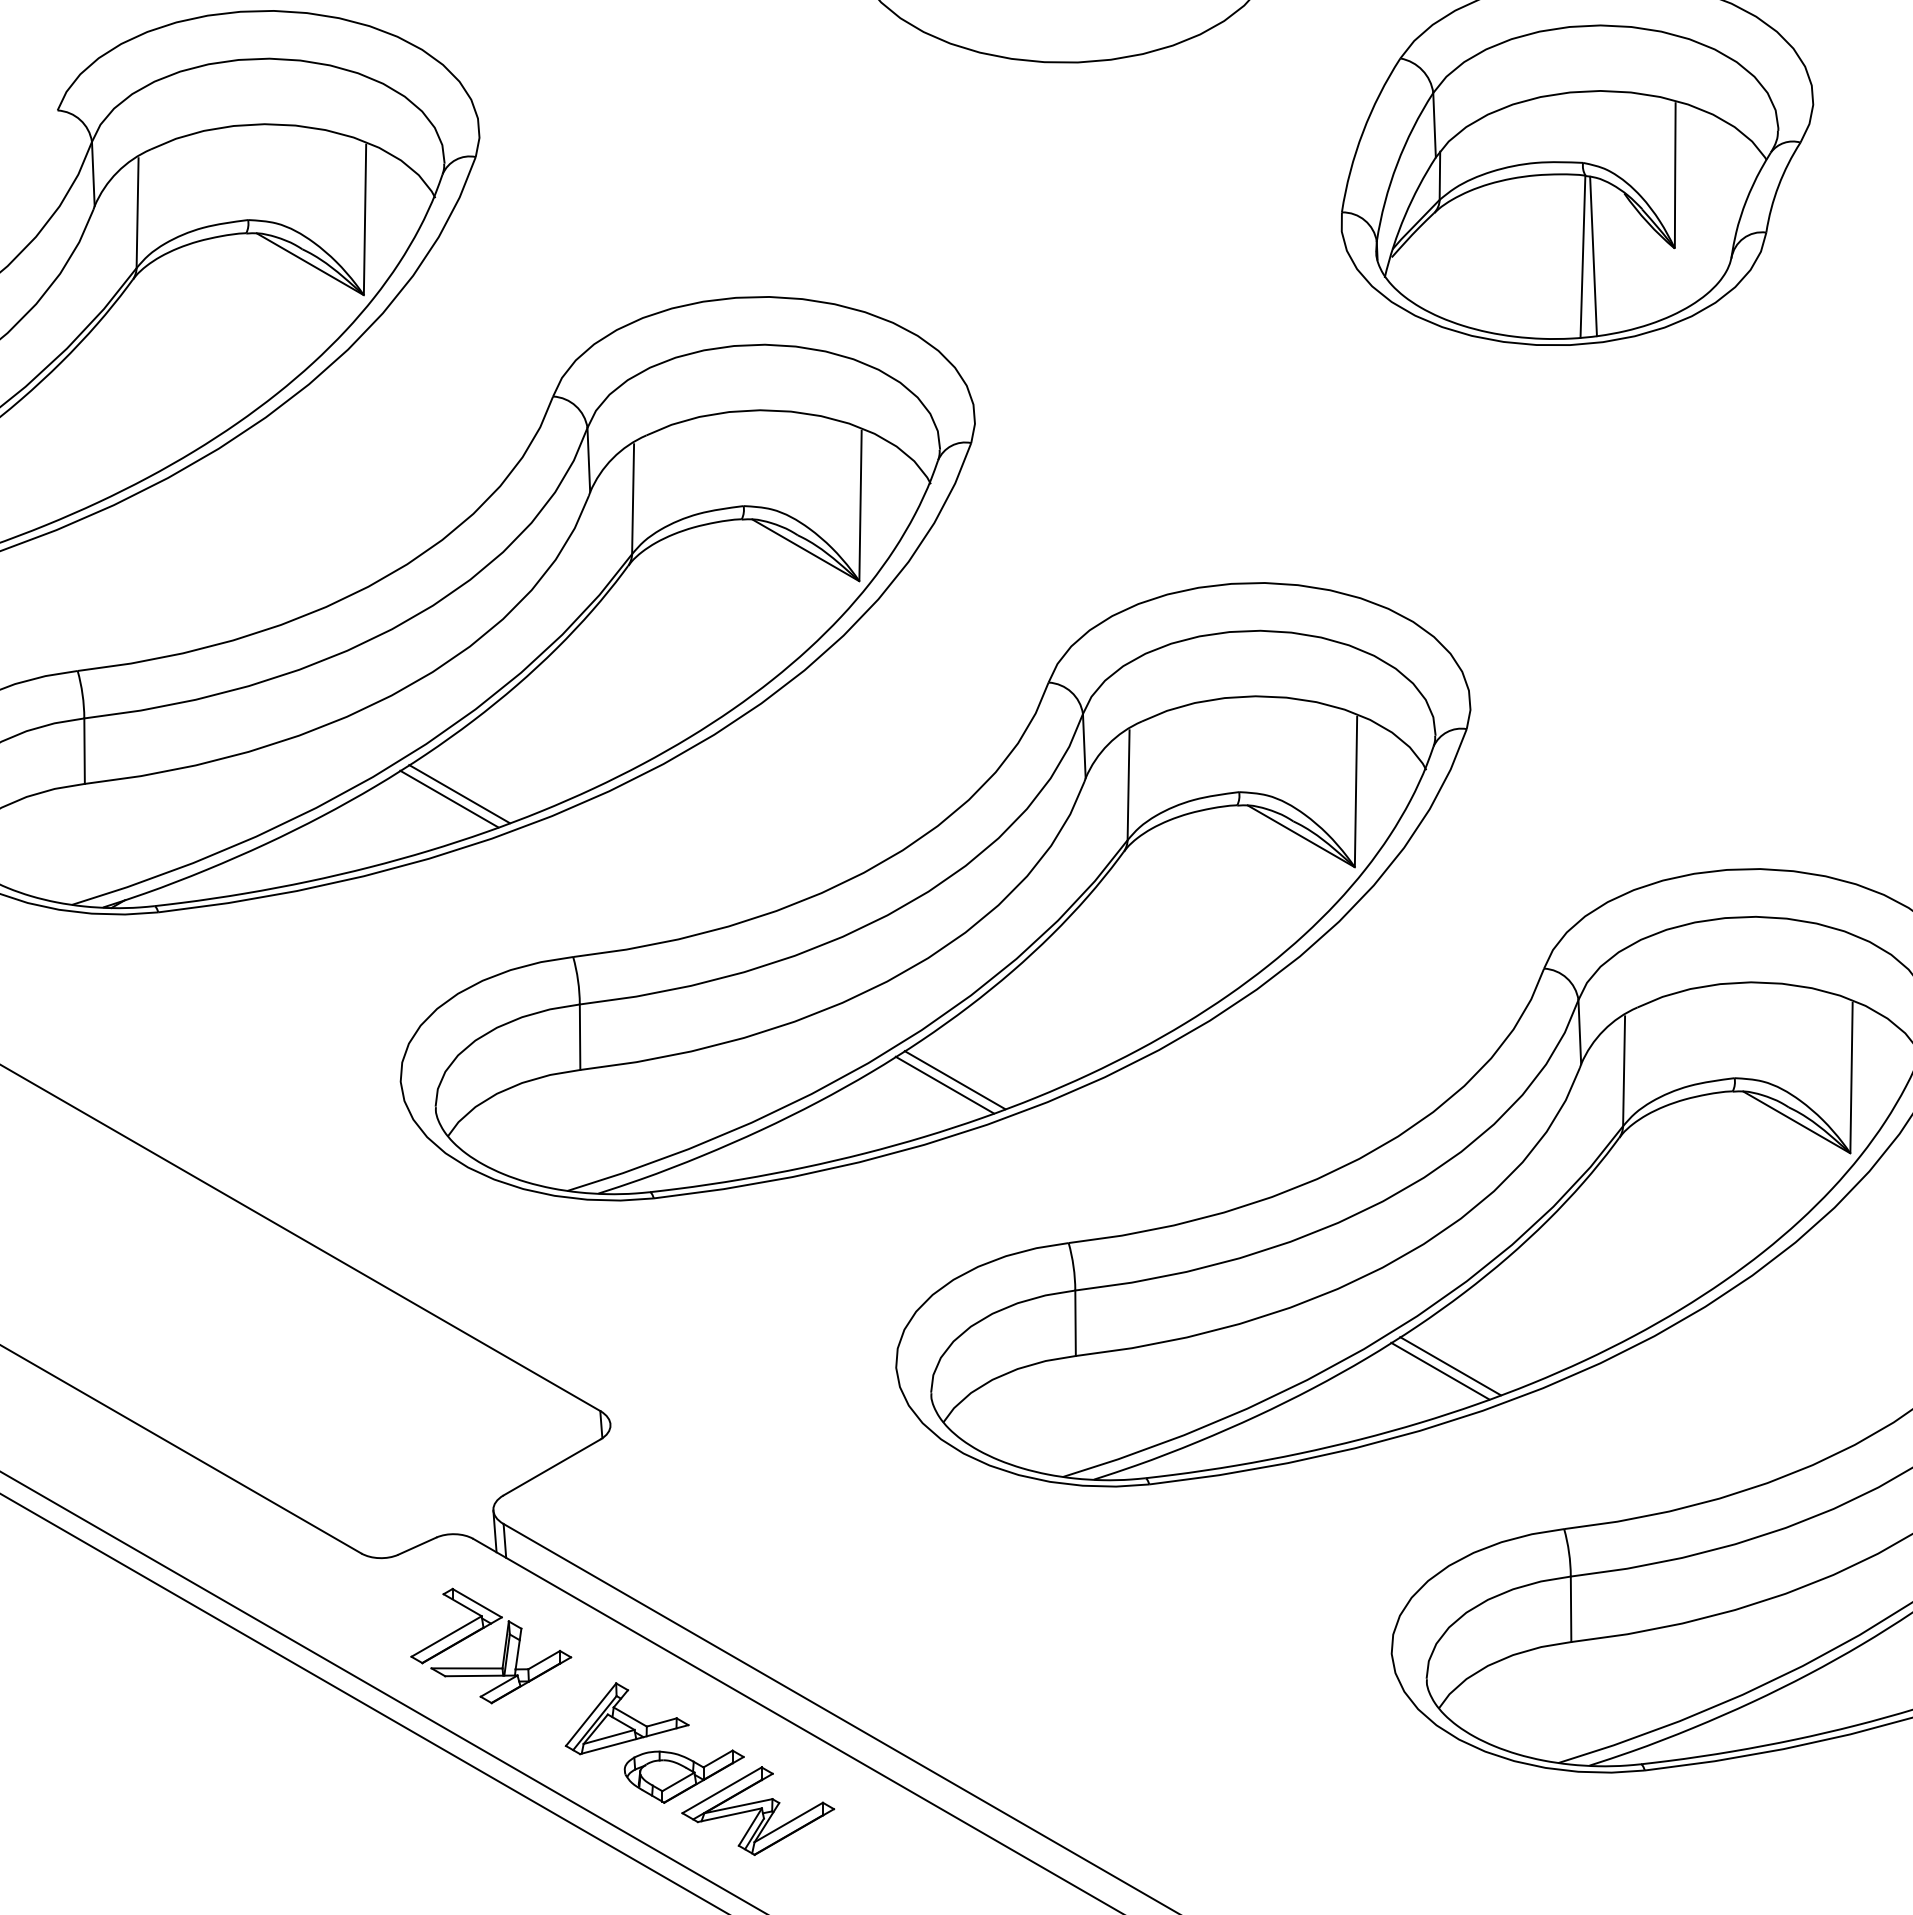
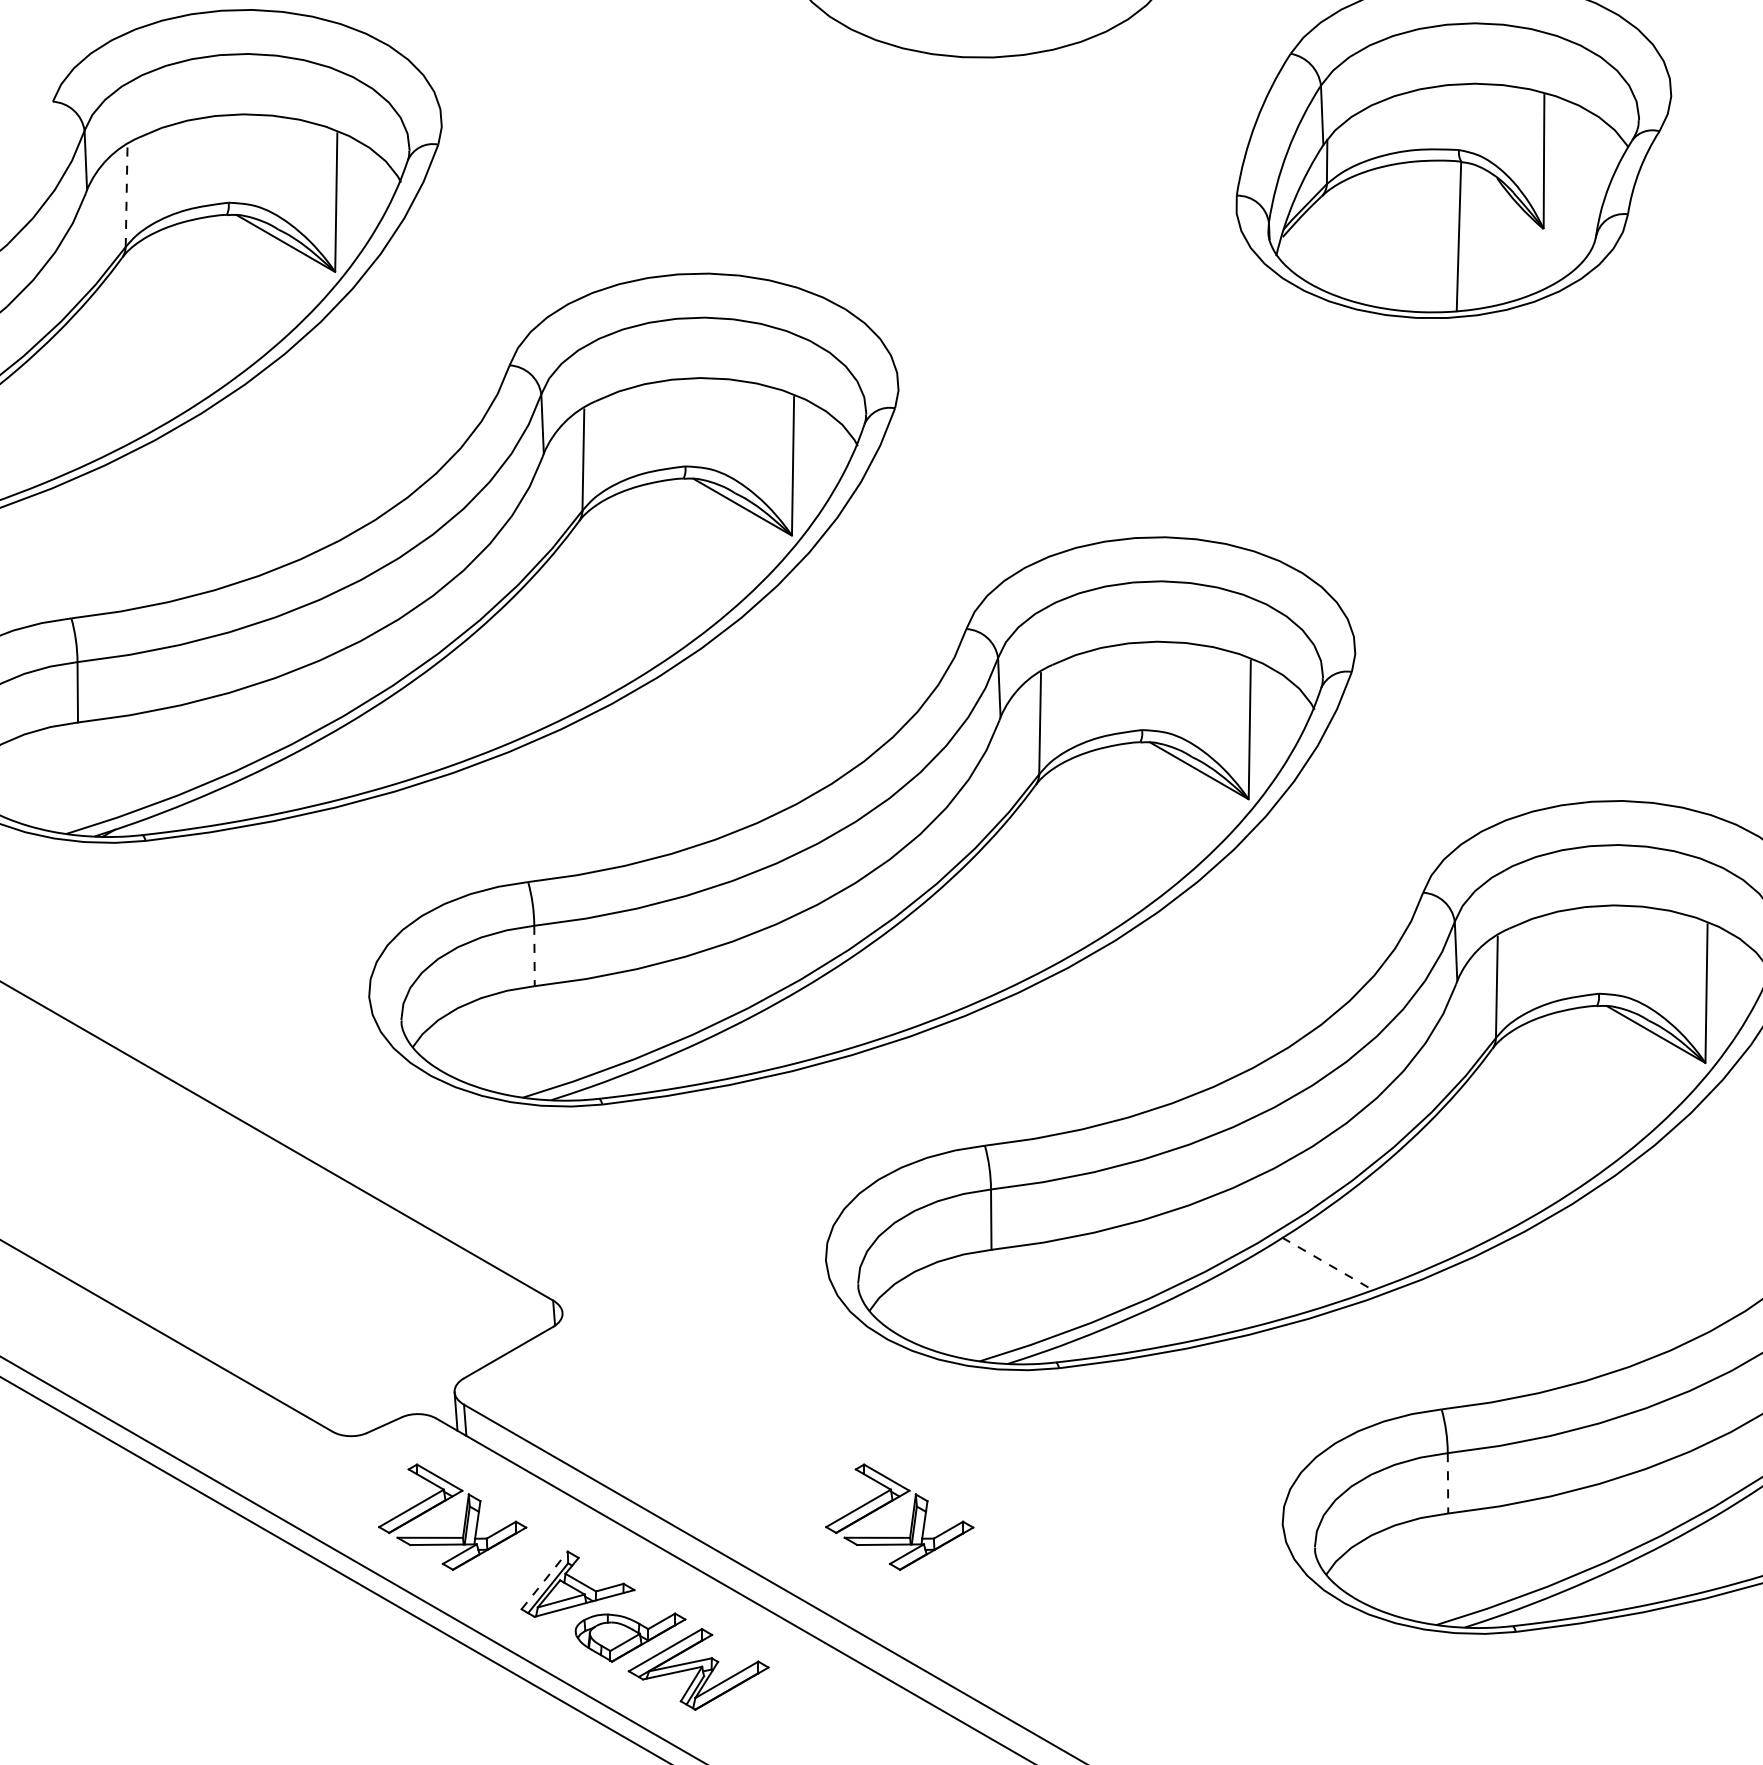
line: (137, 213) -> (126, 196), solid -> dashed
line: (1593, 256) -> (1468, 236), removed
line: (459, 794) -> (423, 732), removed
line: (449, 798) -> (414, 735), removed
line: (580, 1037) -> (534, 956), solid -> dashed
line: (954, 1080) -> (879, 995), removed
line: (944, 1084) -> (870, 999), removed
line: (1450, 1366) -> (1336, 1259), removed
line: (1440, 1371) -> (1327, 1264), solid -> dashed
line: (1571, 1609) -> (1448, 1483), solid -> dashed
part: (989, 1645) -> (911, 1516), added
line: (591, 1714) -> (545, 1580), solid -> dashed

